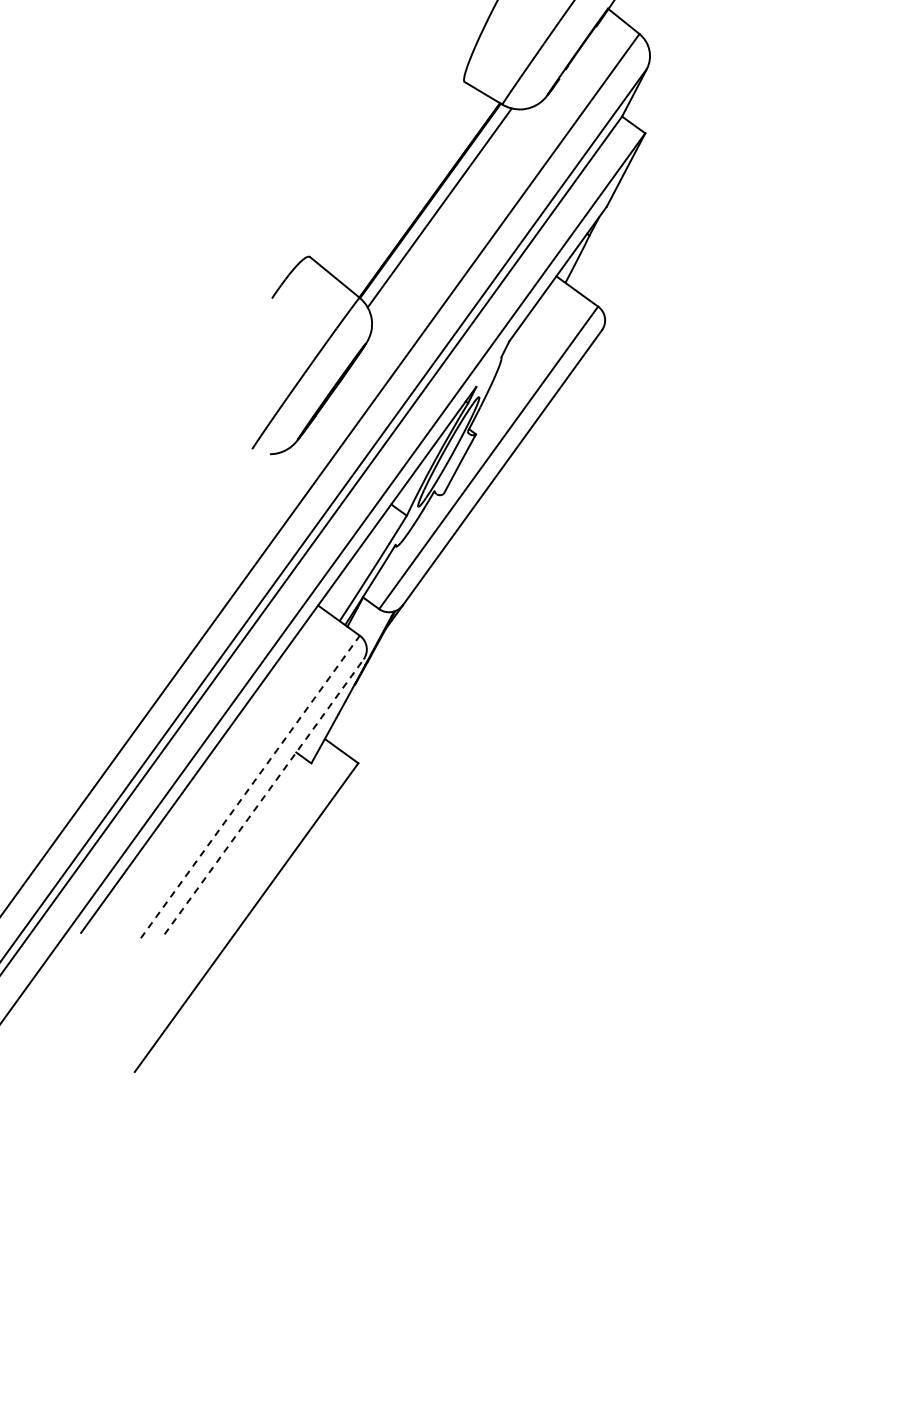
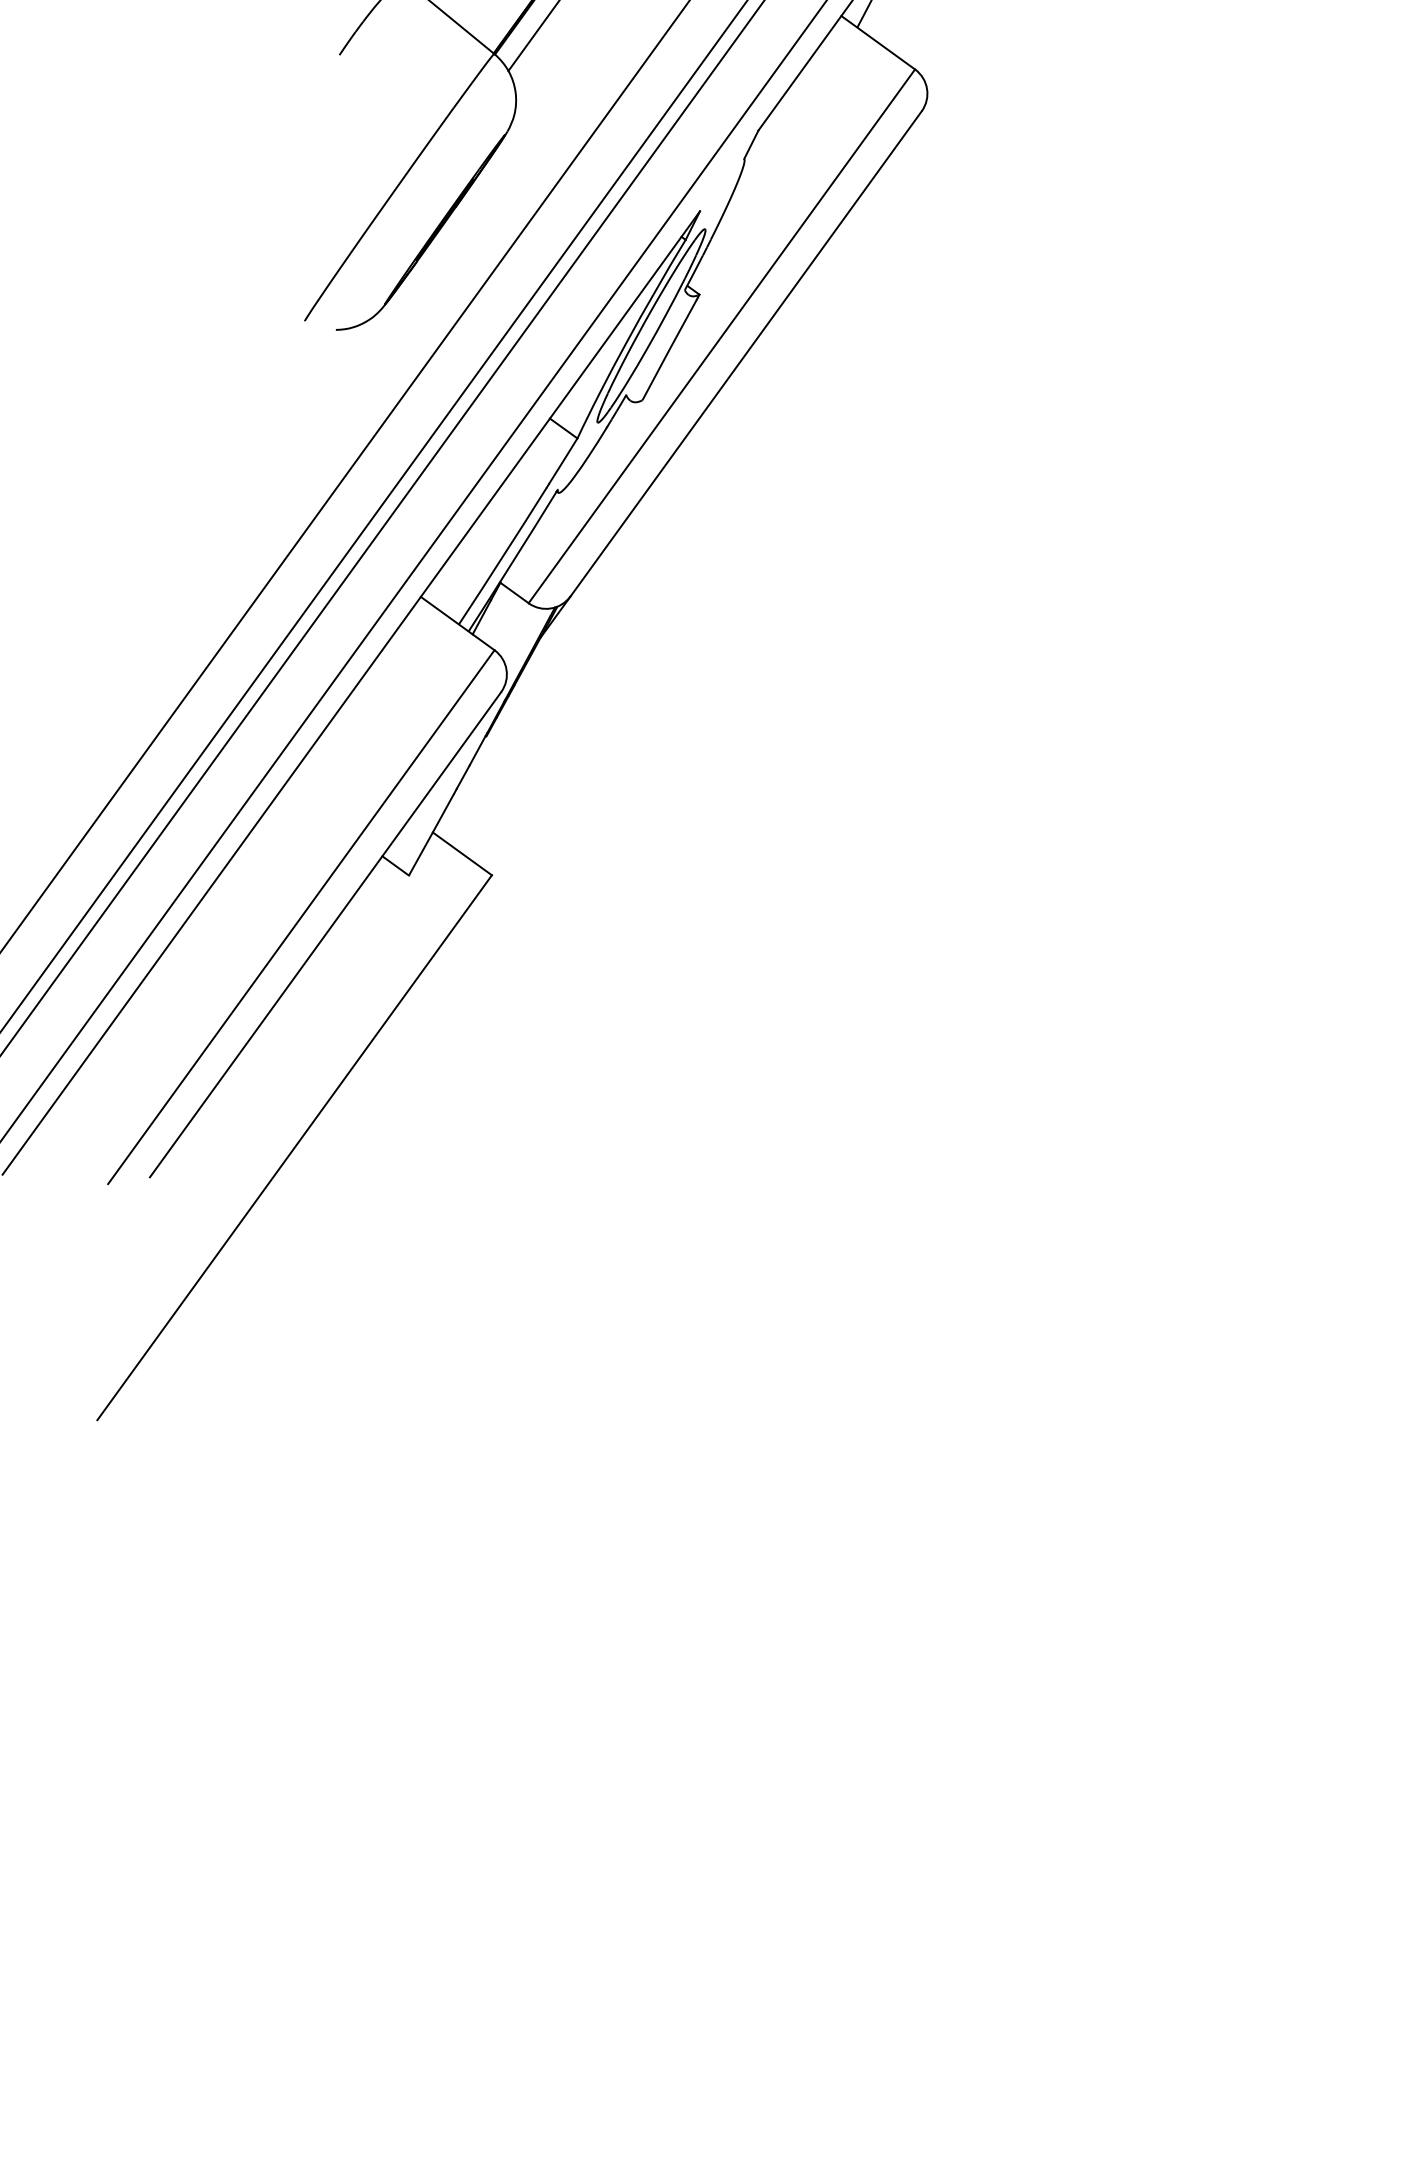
line: (250, 786) -> (301, 916), dashed -> solid
line: (264, 796) -> (326, 933), dashed -> solid

